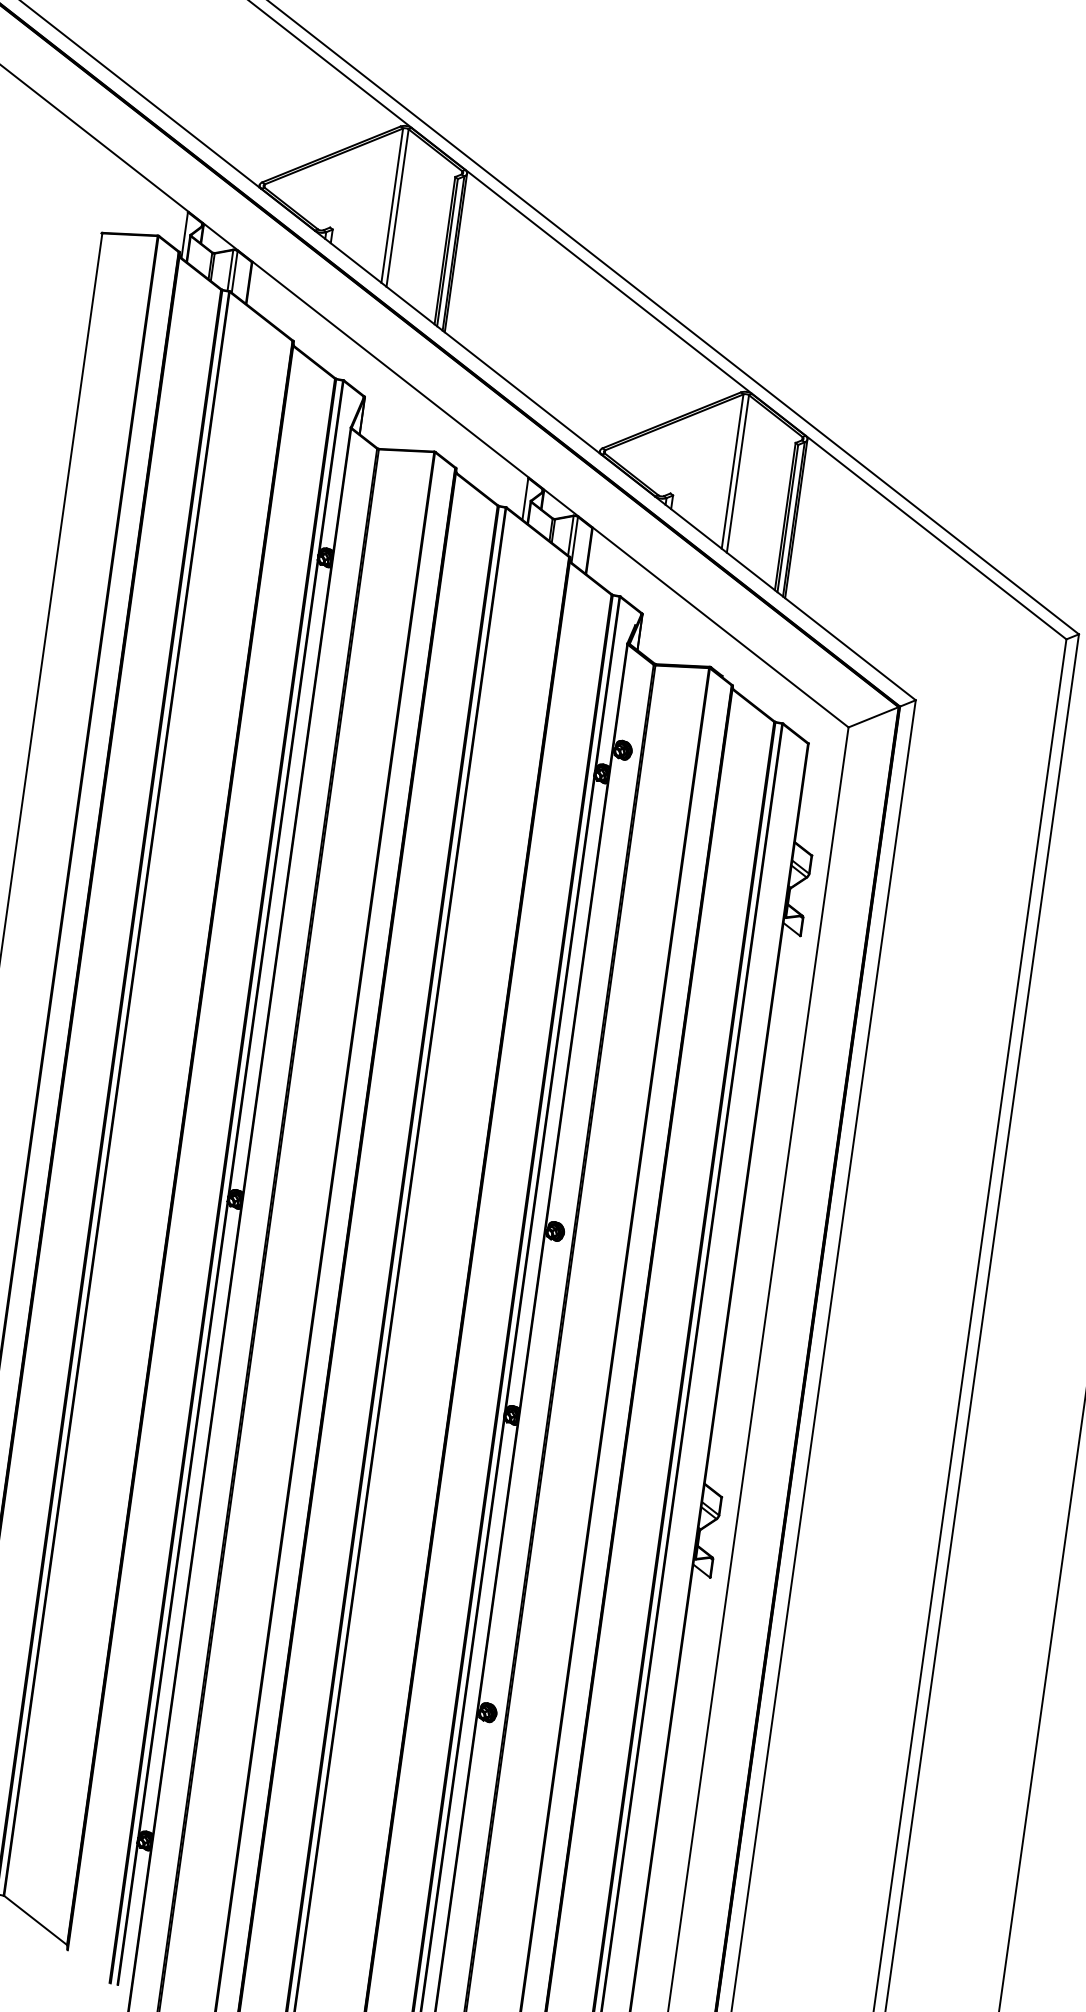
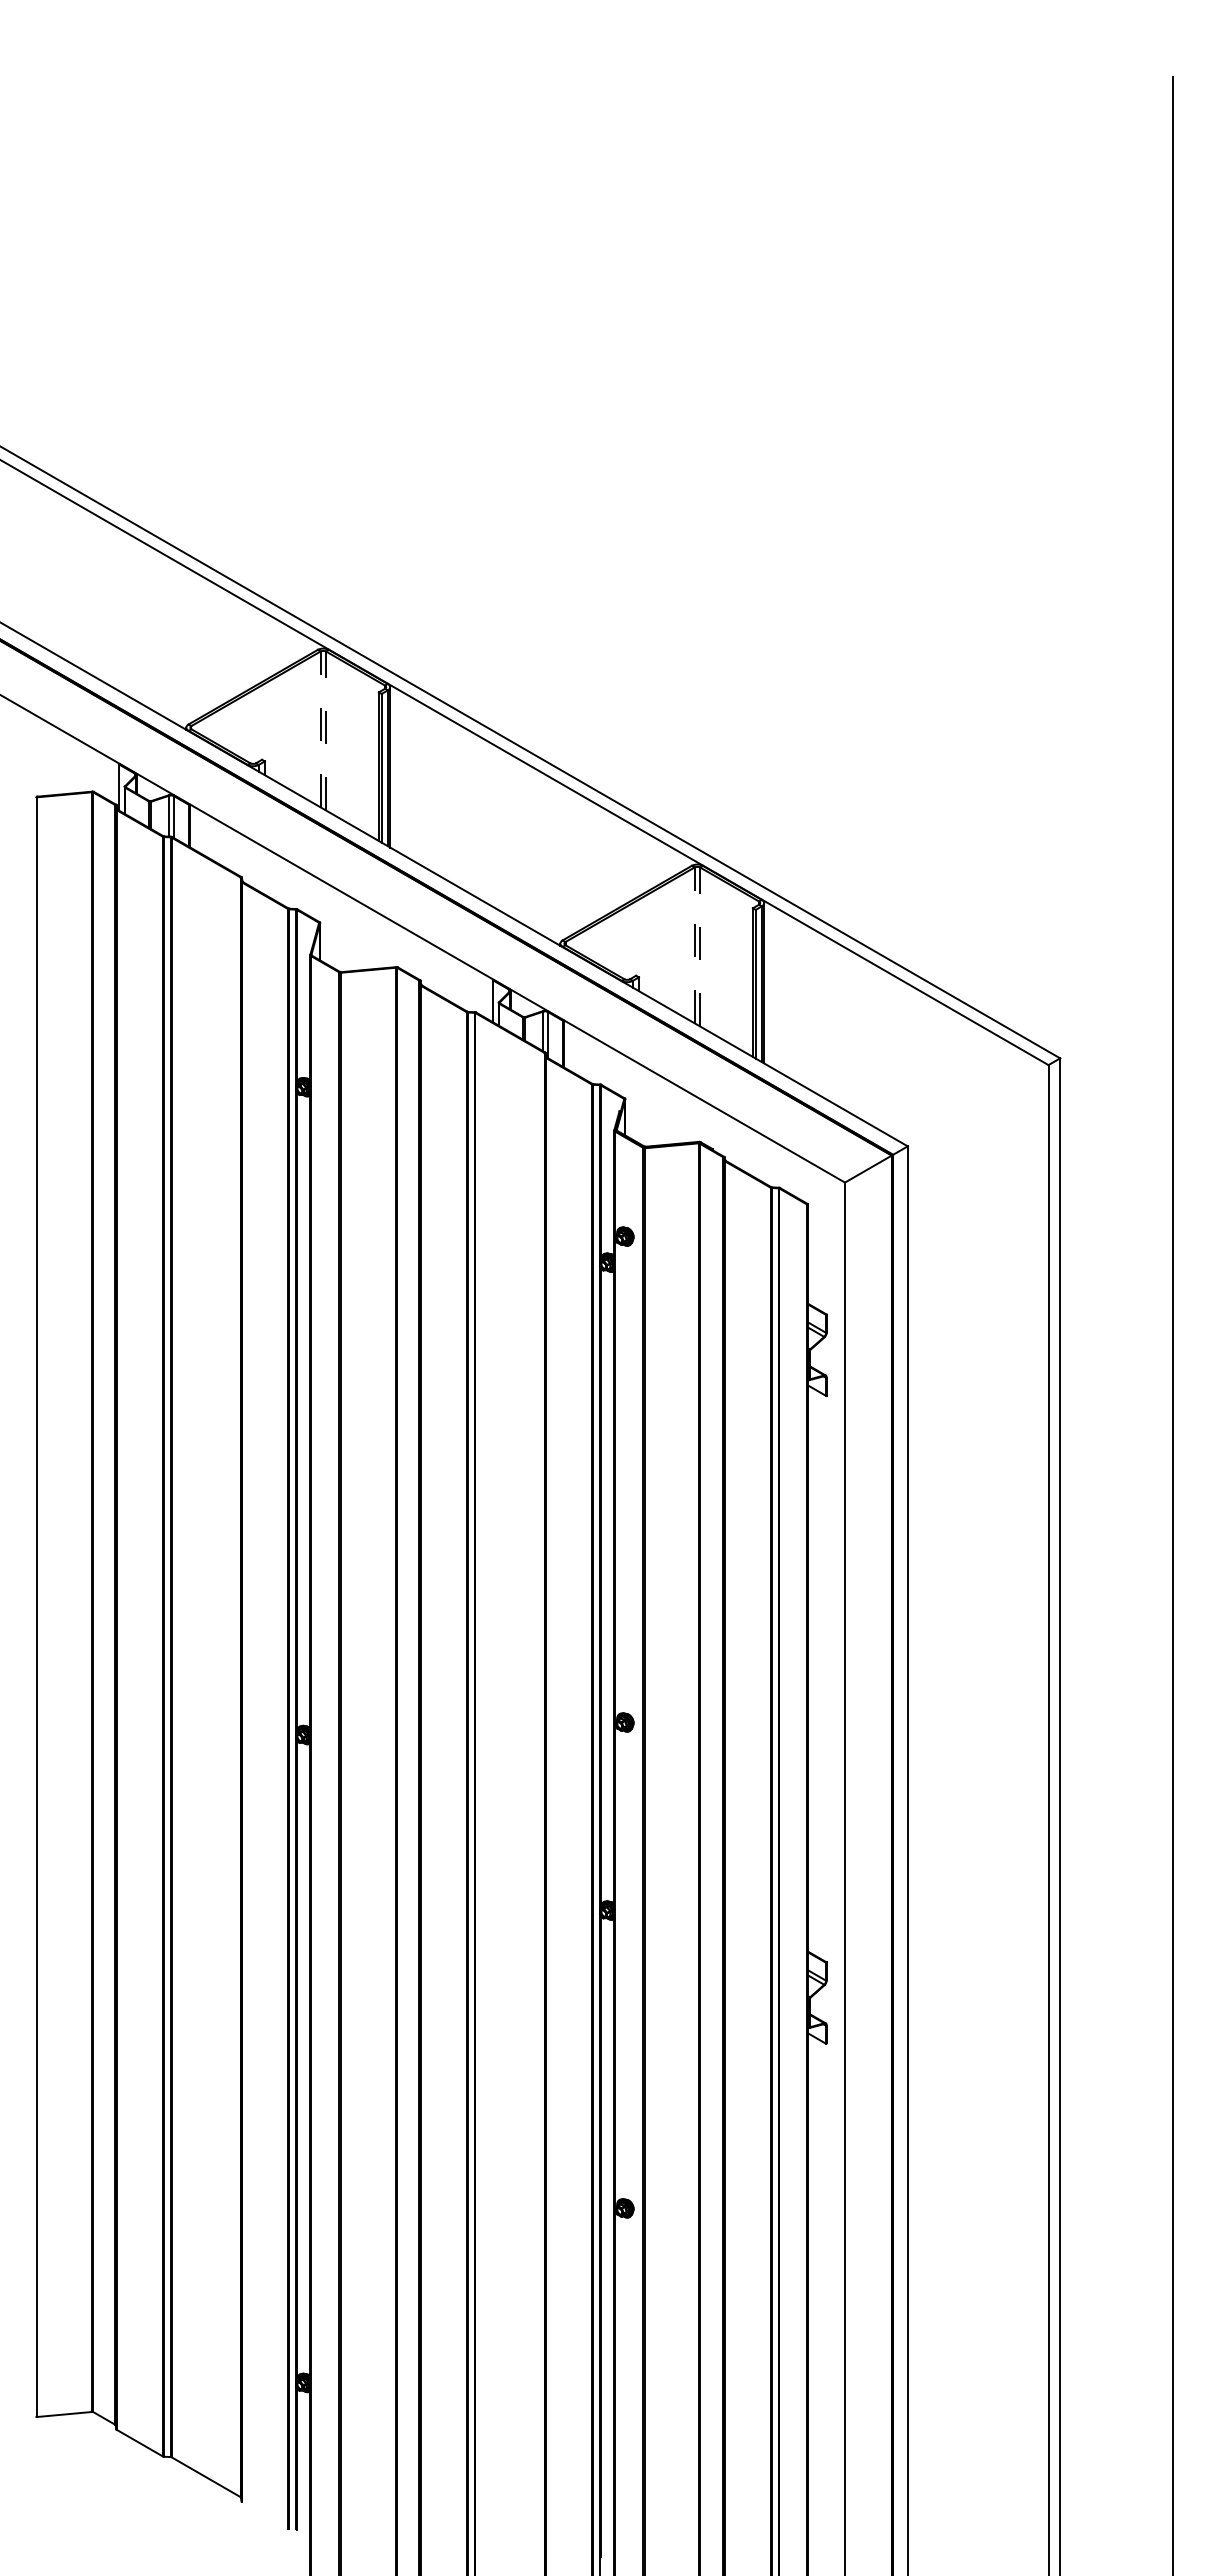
line: (392, 205) -> (320, 729), solid -> dashed
line: (398, 207) -> (326, 730), solid -> dashed
line: (732, 471) -> (694, 945), solid -> dashed
line: (738, 473) -> (700, 946), solid -> dashed

